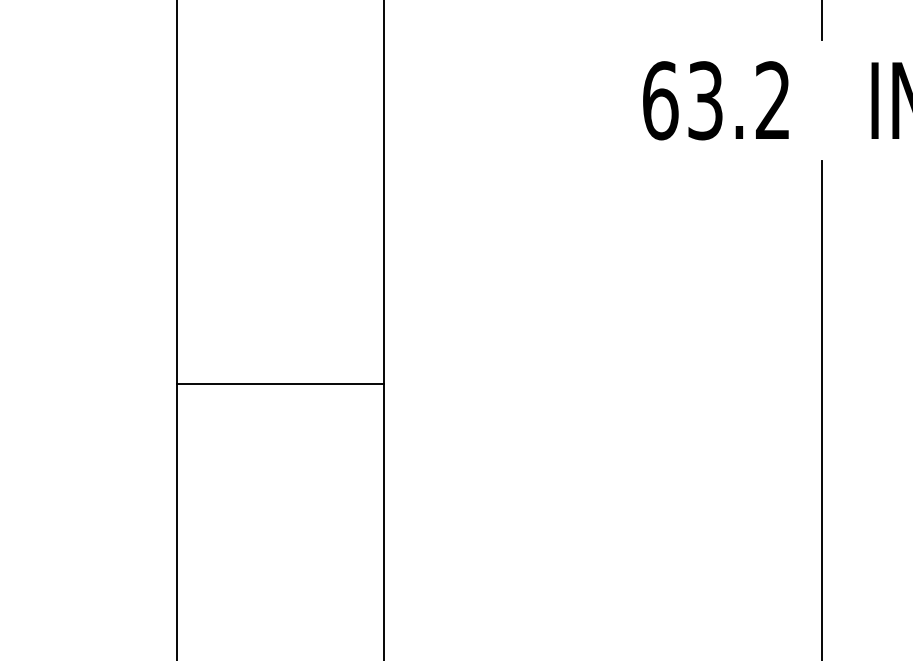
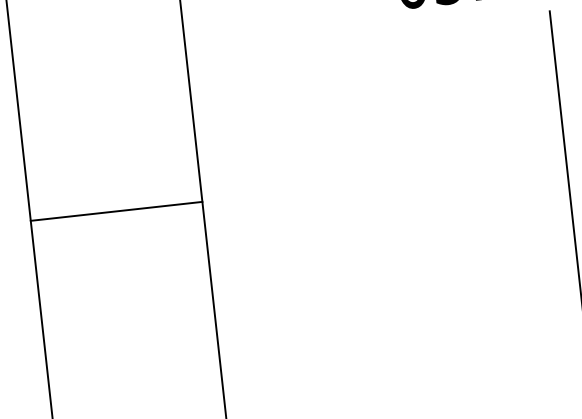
line: (280, 384) -> (116, 211), moved

